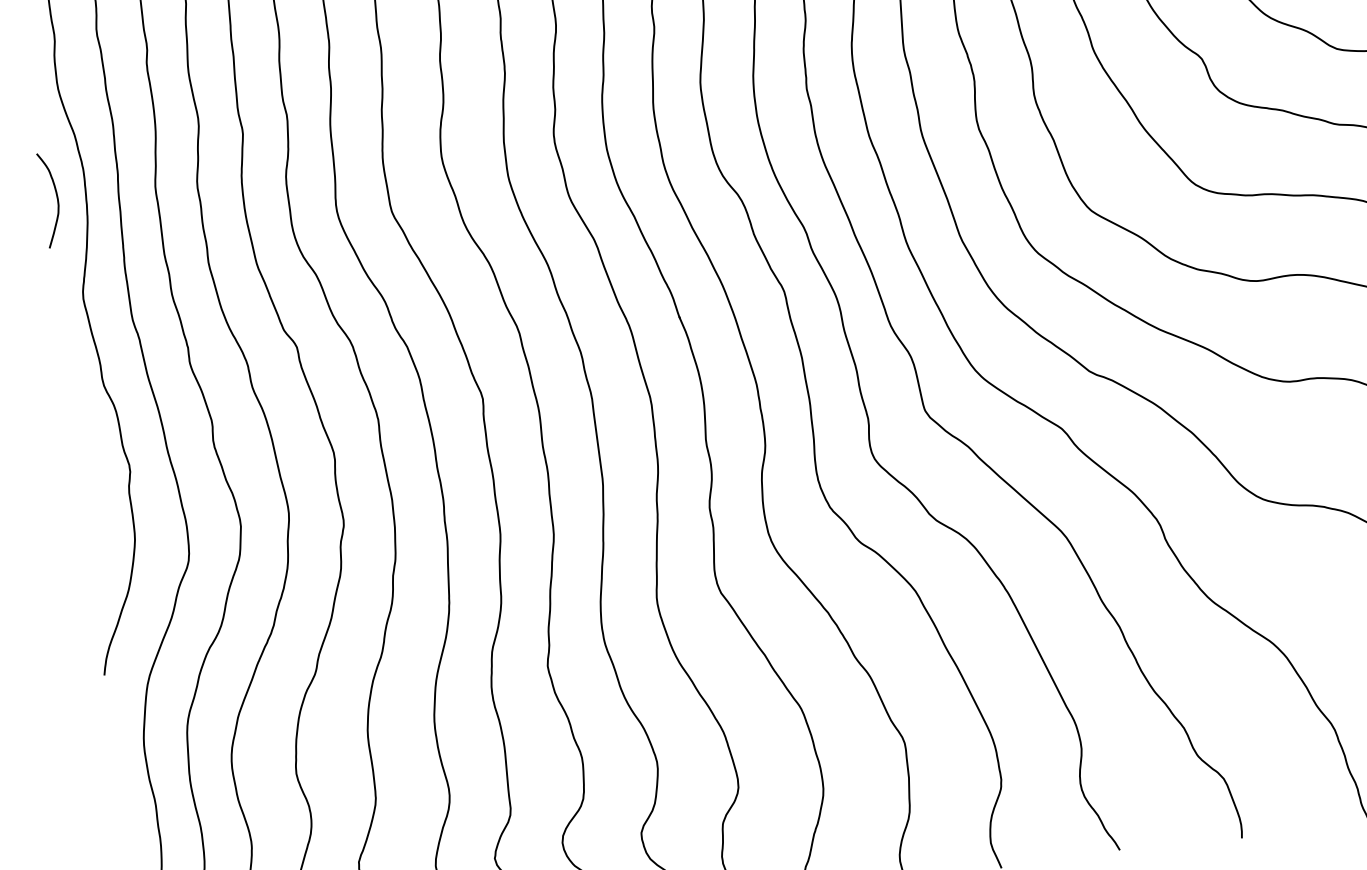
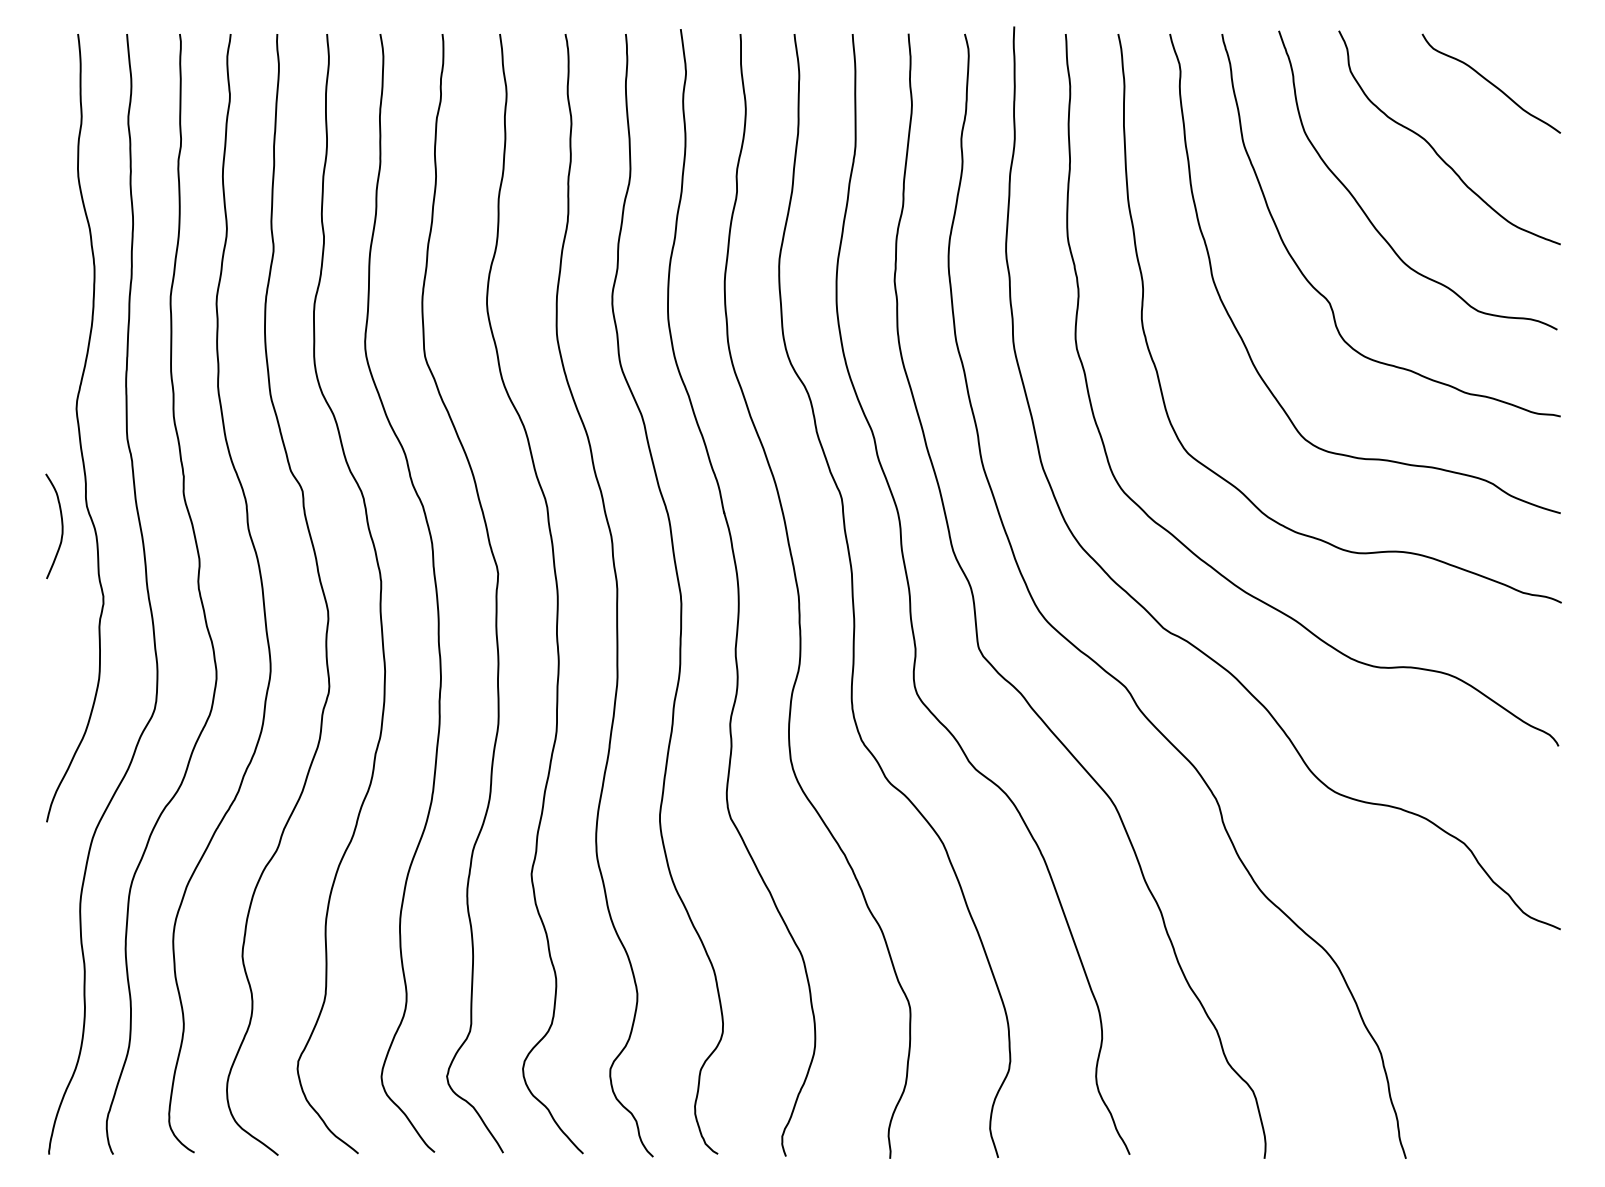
curve: (56, 199) -> (61, 526), moved

